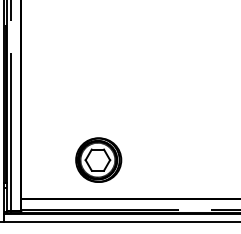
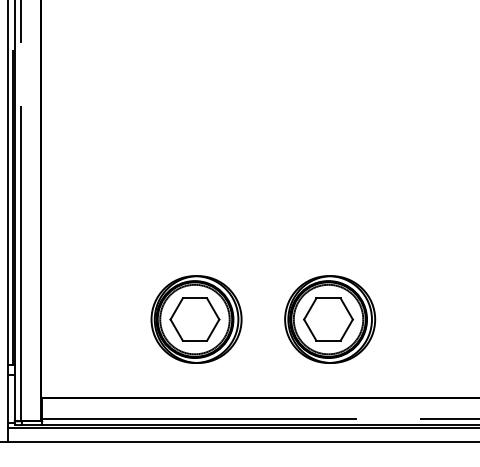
part: (165, 159) -> (329, 318), added

